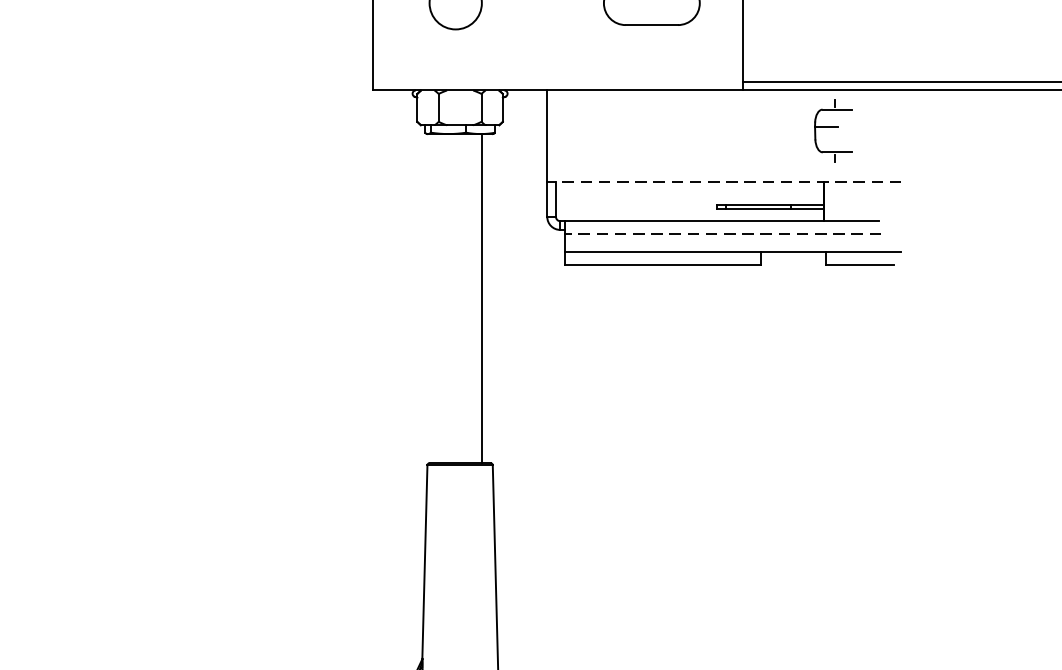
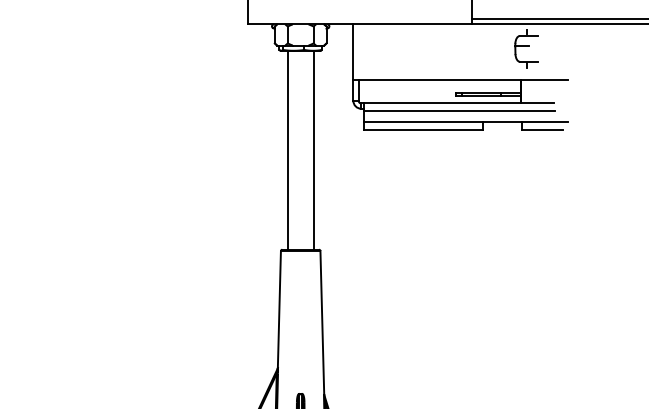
line: (722, 181) -> (459, 79), dashed -> solid
line: (722, 234) -> (459, 111), dashed -> solid
line: (438, 297) -> (287, 149), added

